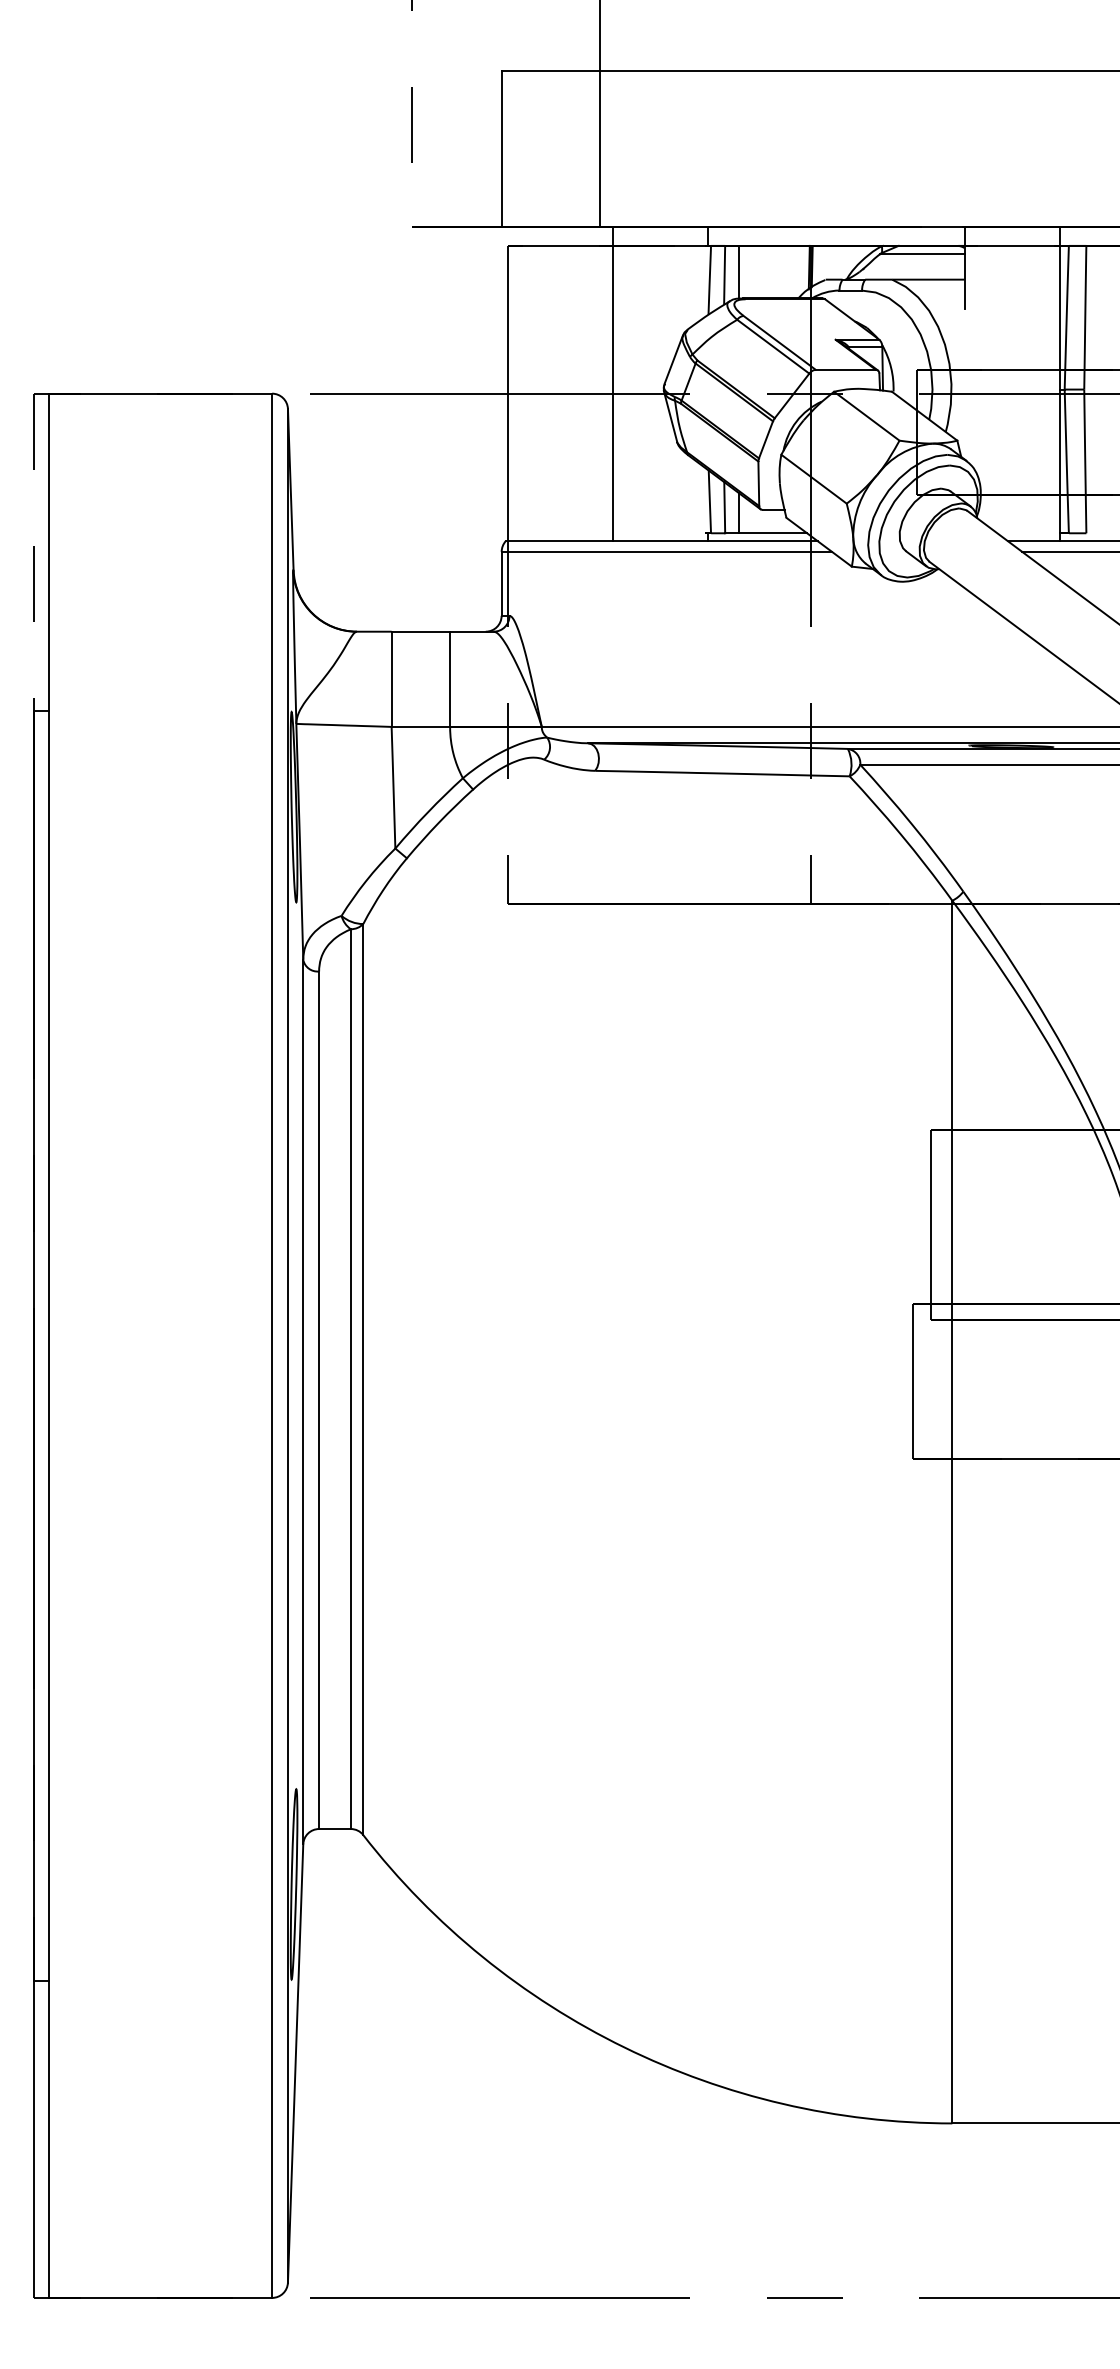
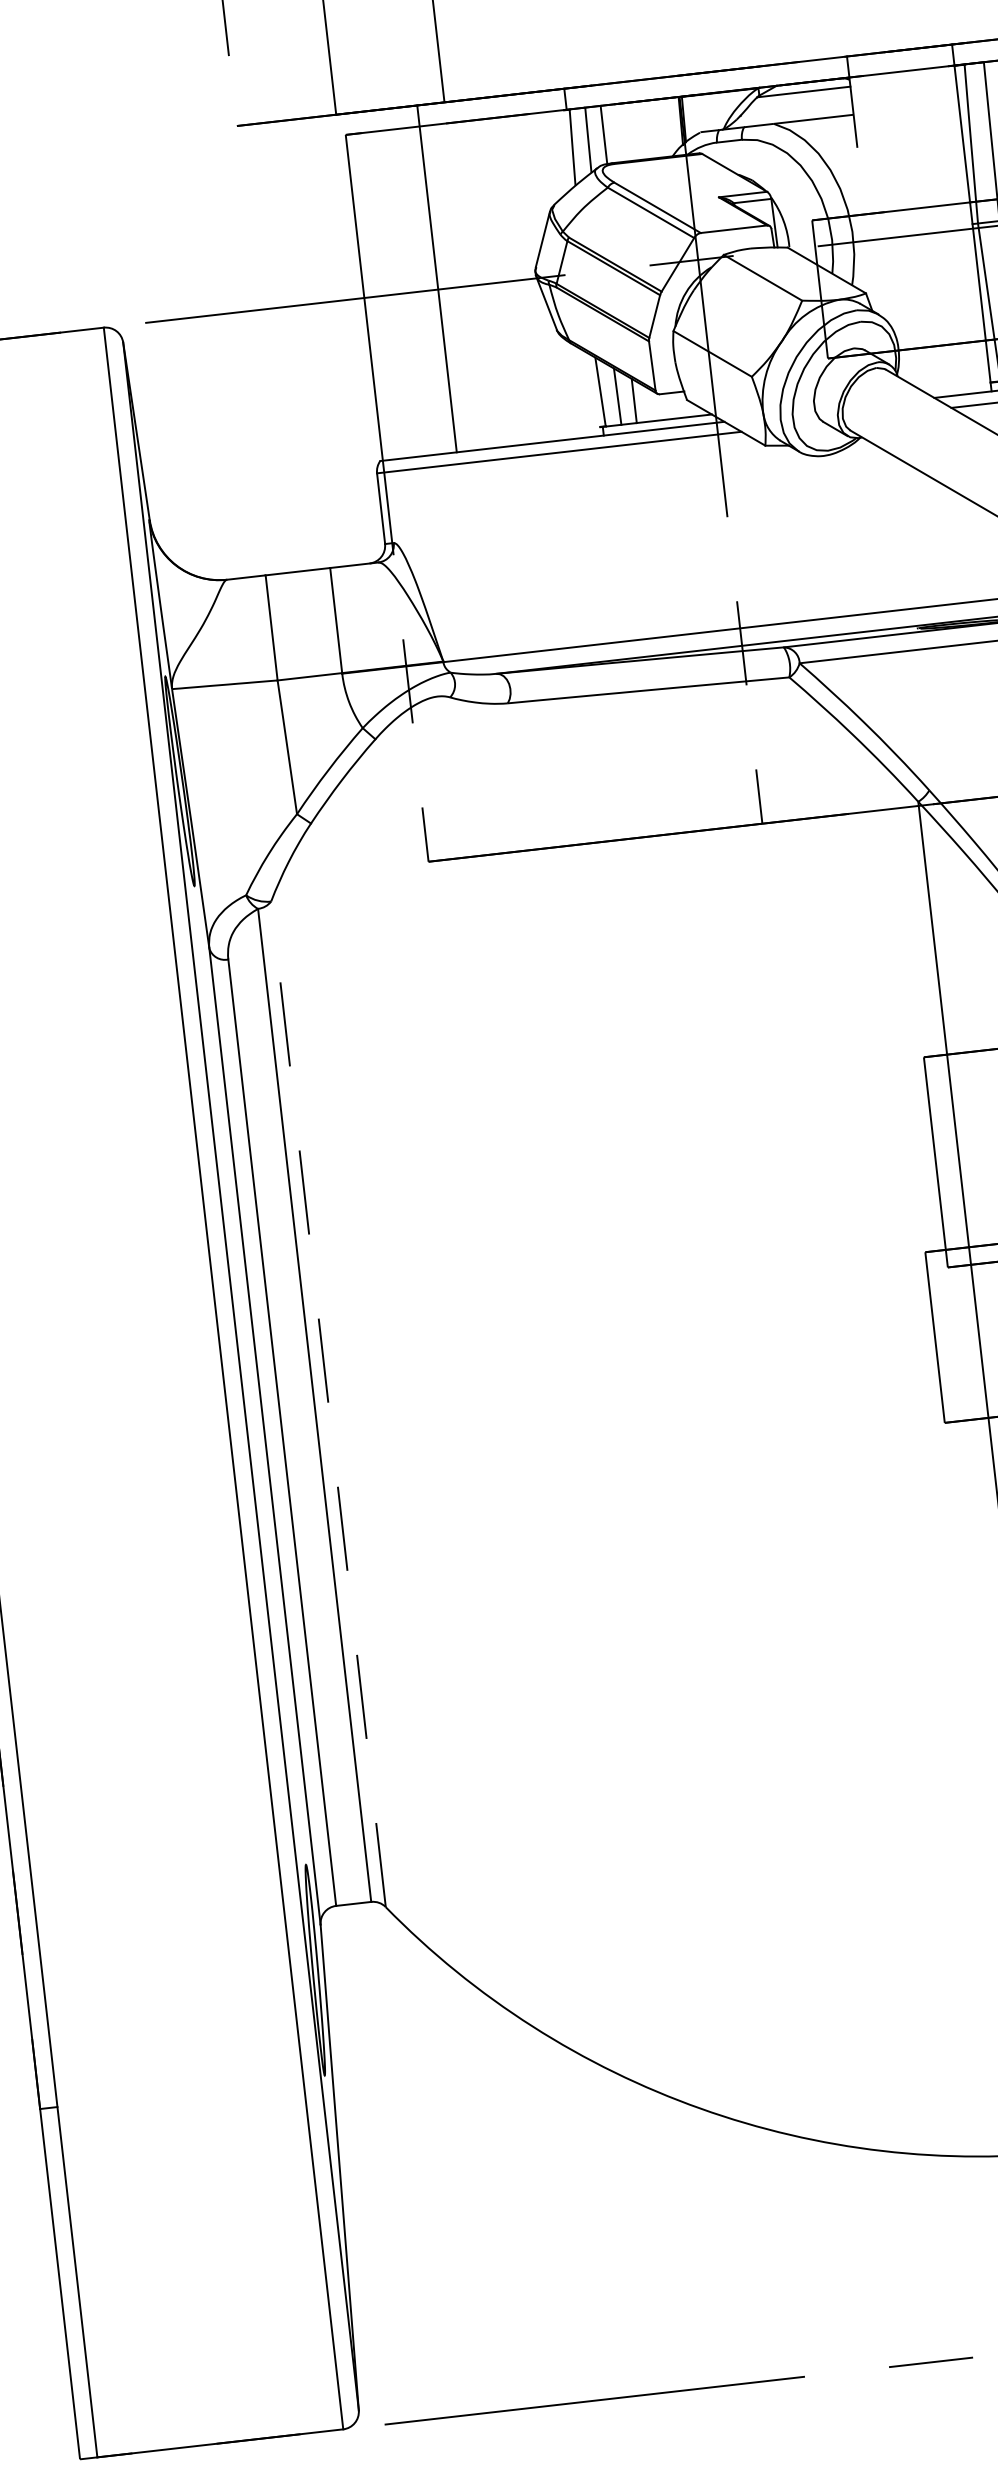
line: (613, 383) -> (437, 278), moved
line: (363, 1379) -> (328, 1404), solid -> dashed

